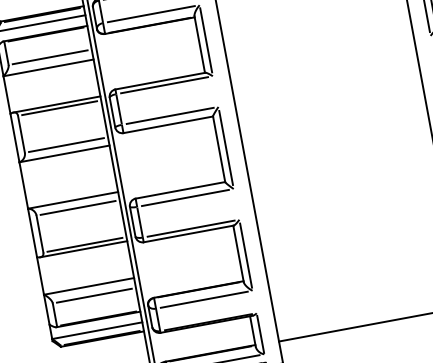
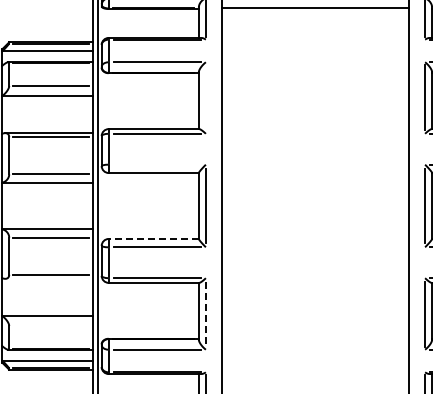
line: (205, 40) -> (205, 97), removed
line: (170, 115) -> (157, 164), removed
line: (180, 189) -> (153, 238), solid -> dashed
line: (83, 249) -> (48, 278), removed
line: (245, 255) -> (205, 314), solid -> dashed
line: (93, 295) -> (50, 325), removed

